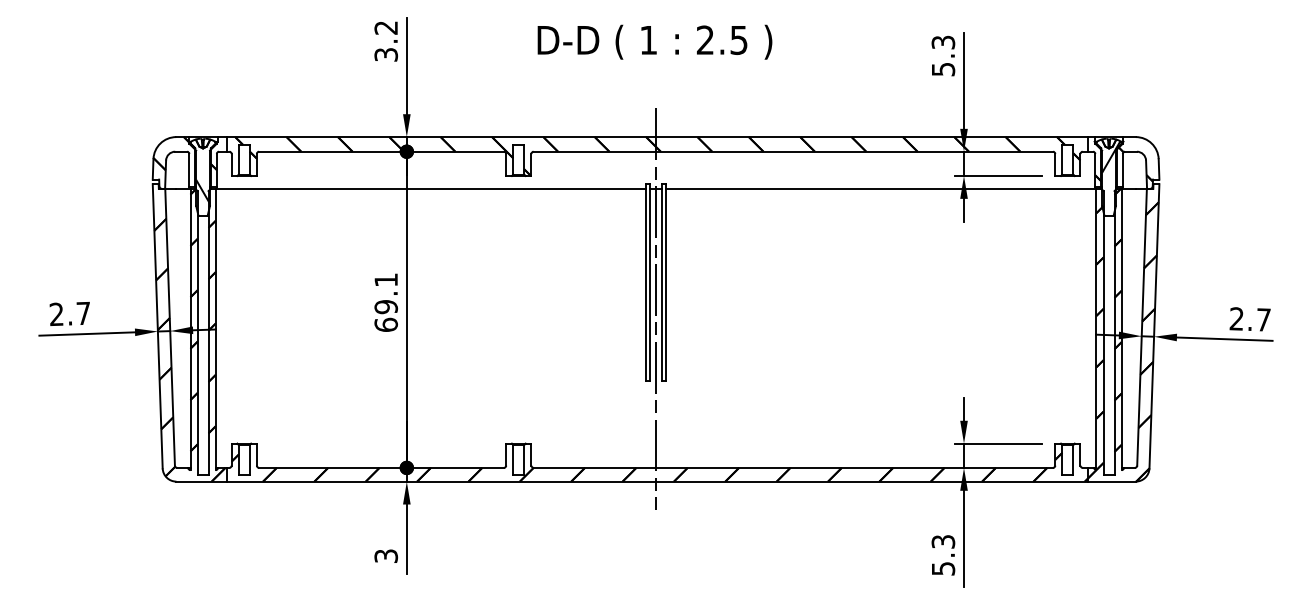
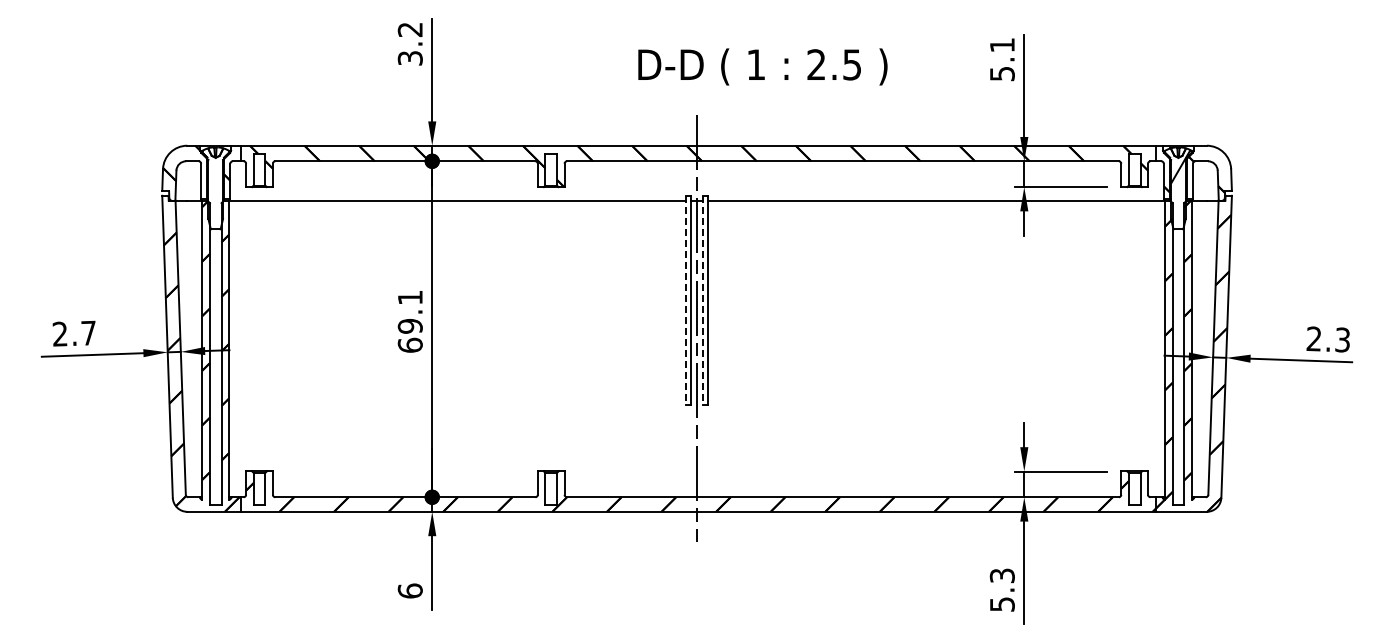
text: (654, 41) -> (762, 66), moved
text: (942, 42) -> (1001, 45), 5.3 -> 5.1
hatch: (206, 172) -> (219, 183), removed
line: (646, 282) -> (686, 300), solid -> dashed
line: (662, 282) -> (703, 300), solid -> dashed
text: (1263, 319) -> (1342, 339), 2.7 -> 2.3
text: (385, 555) -> (409, 590), 3 -> 6

